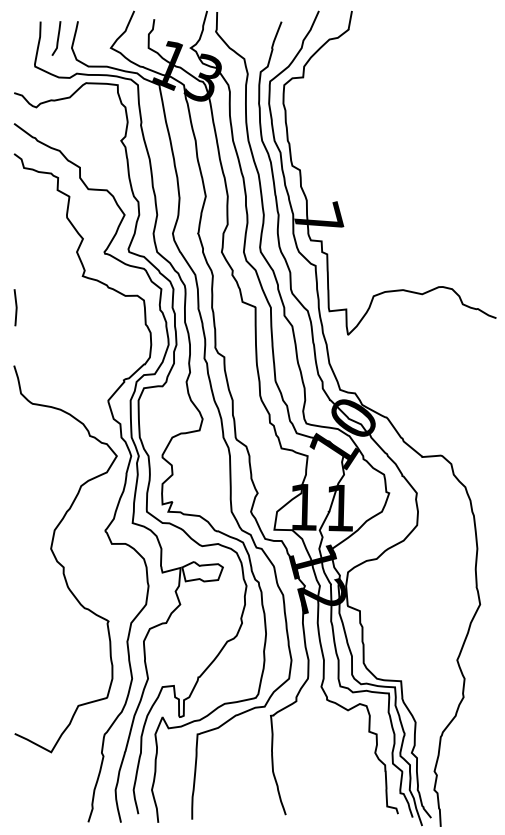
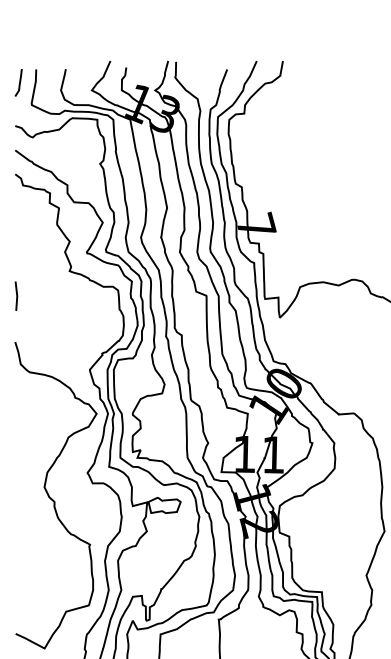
line: (57, 38) -> (19, 82), moved

